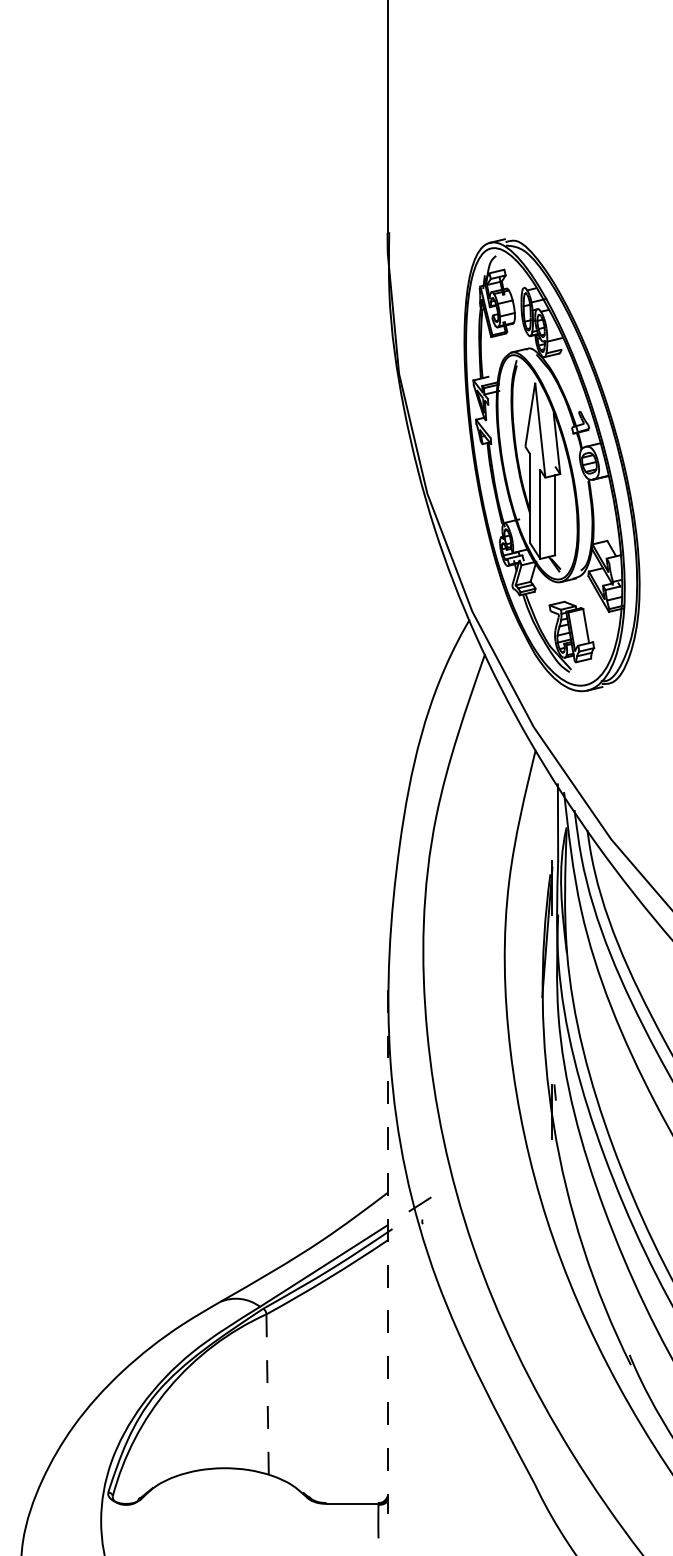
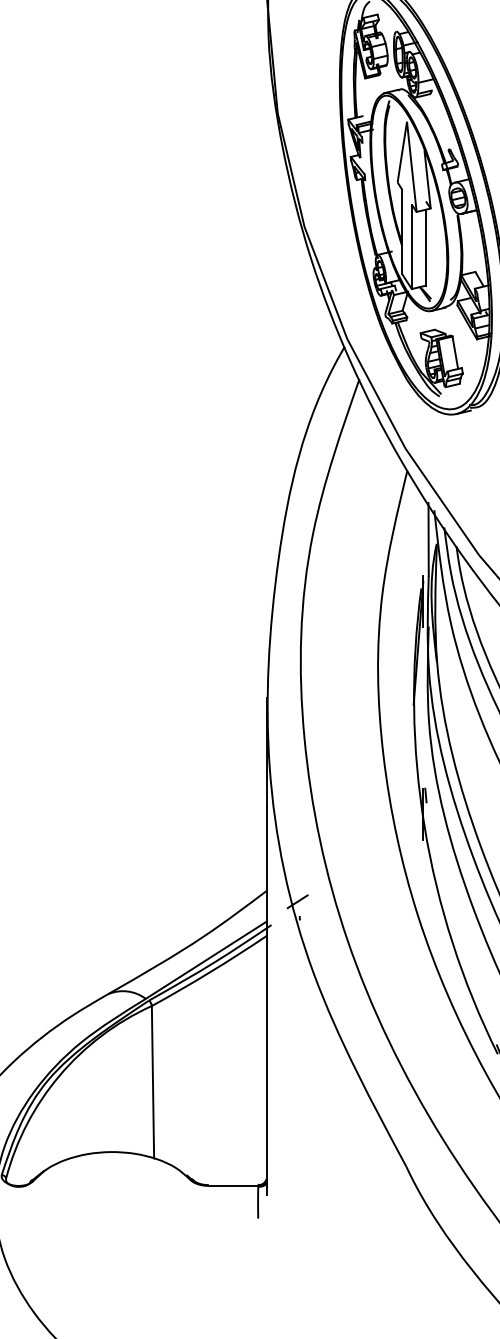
line: (387, 1251) -> (266, 946), dashed -> solid
line: (267, 1395) -> (152, 1083), dashed -> solid

